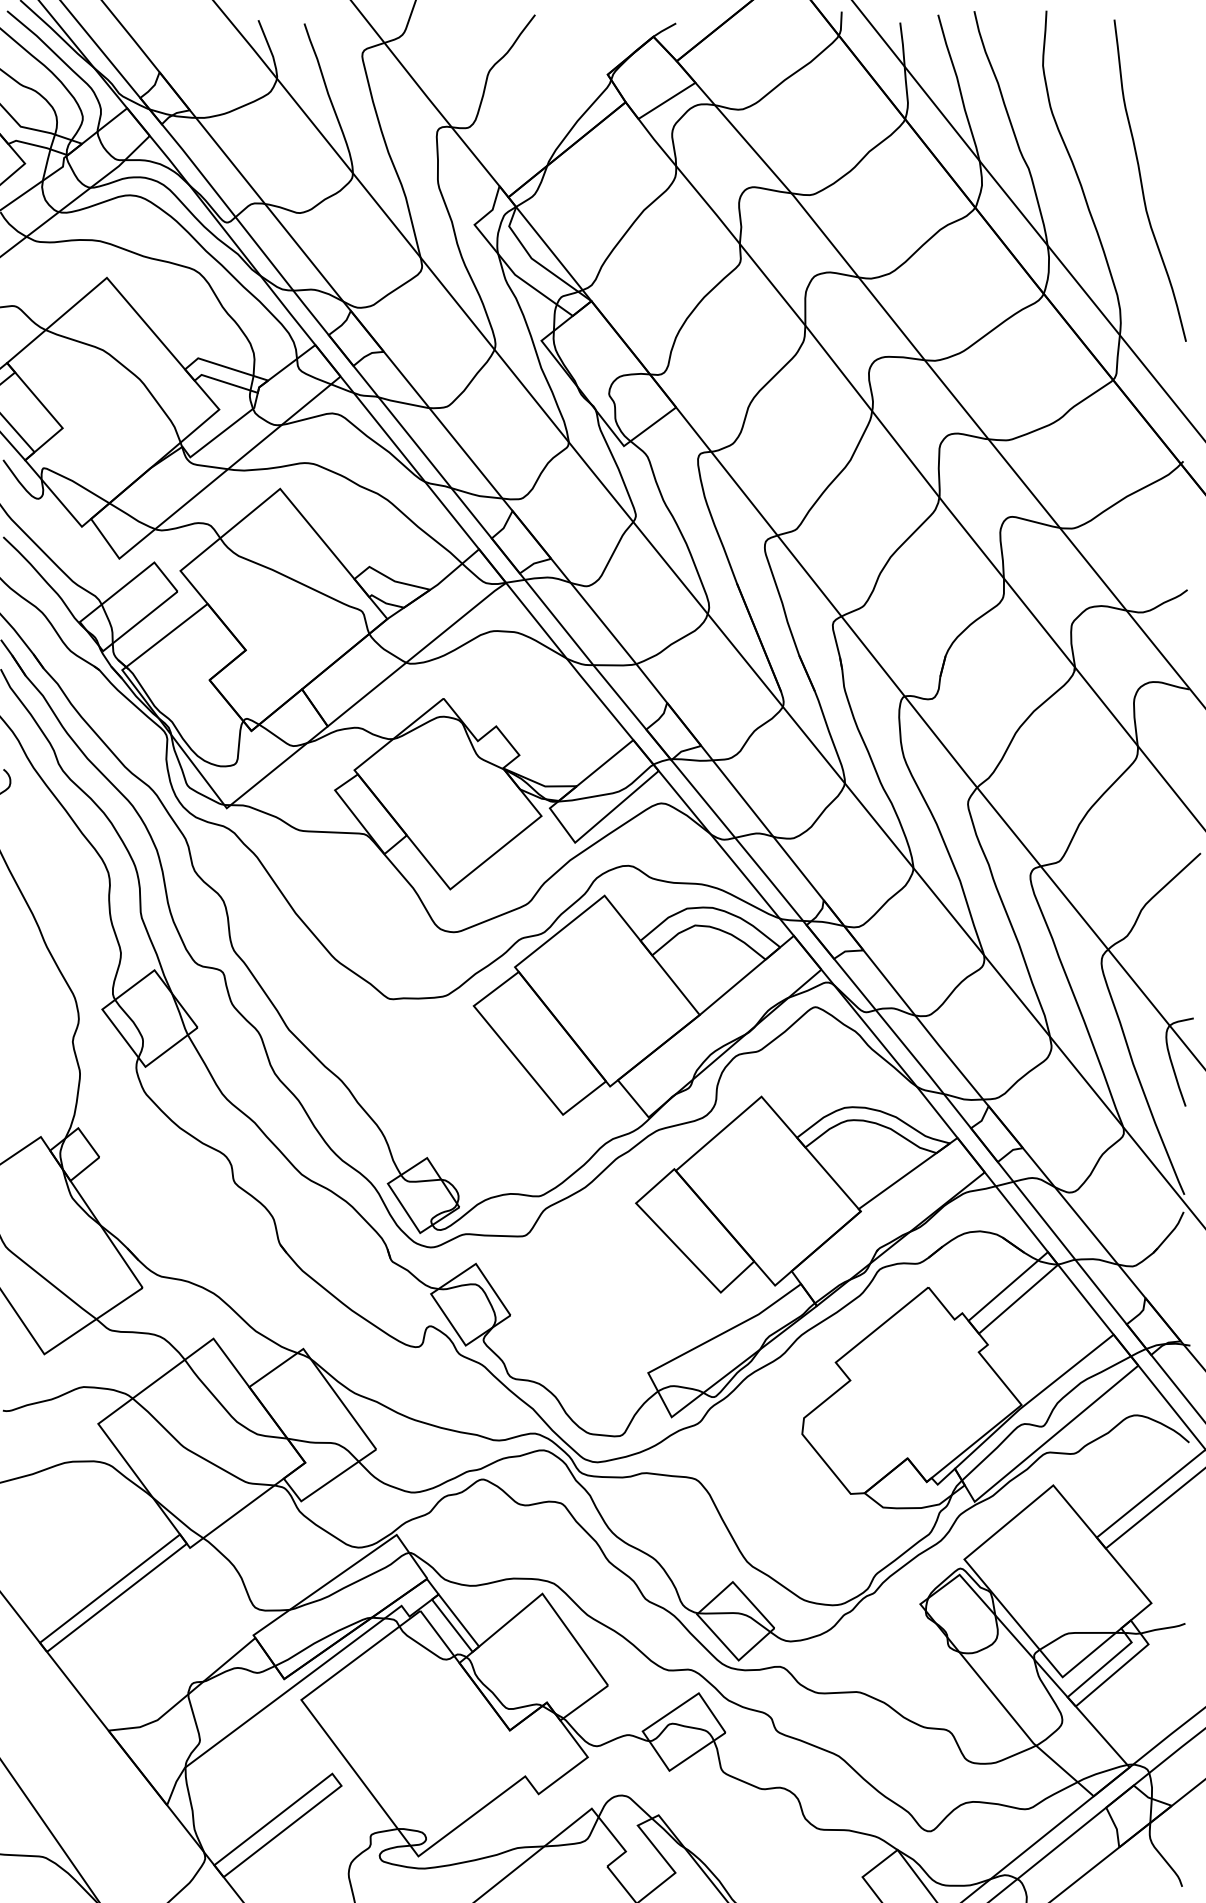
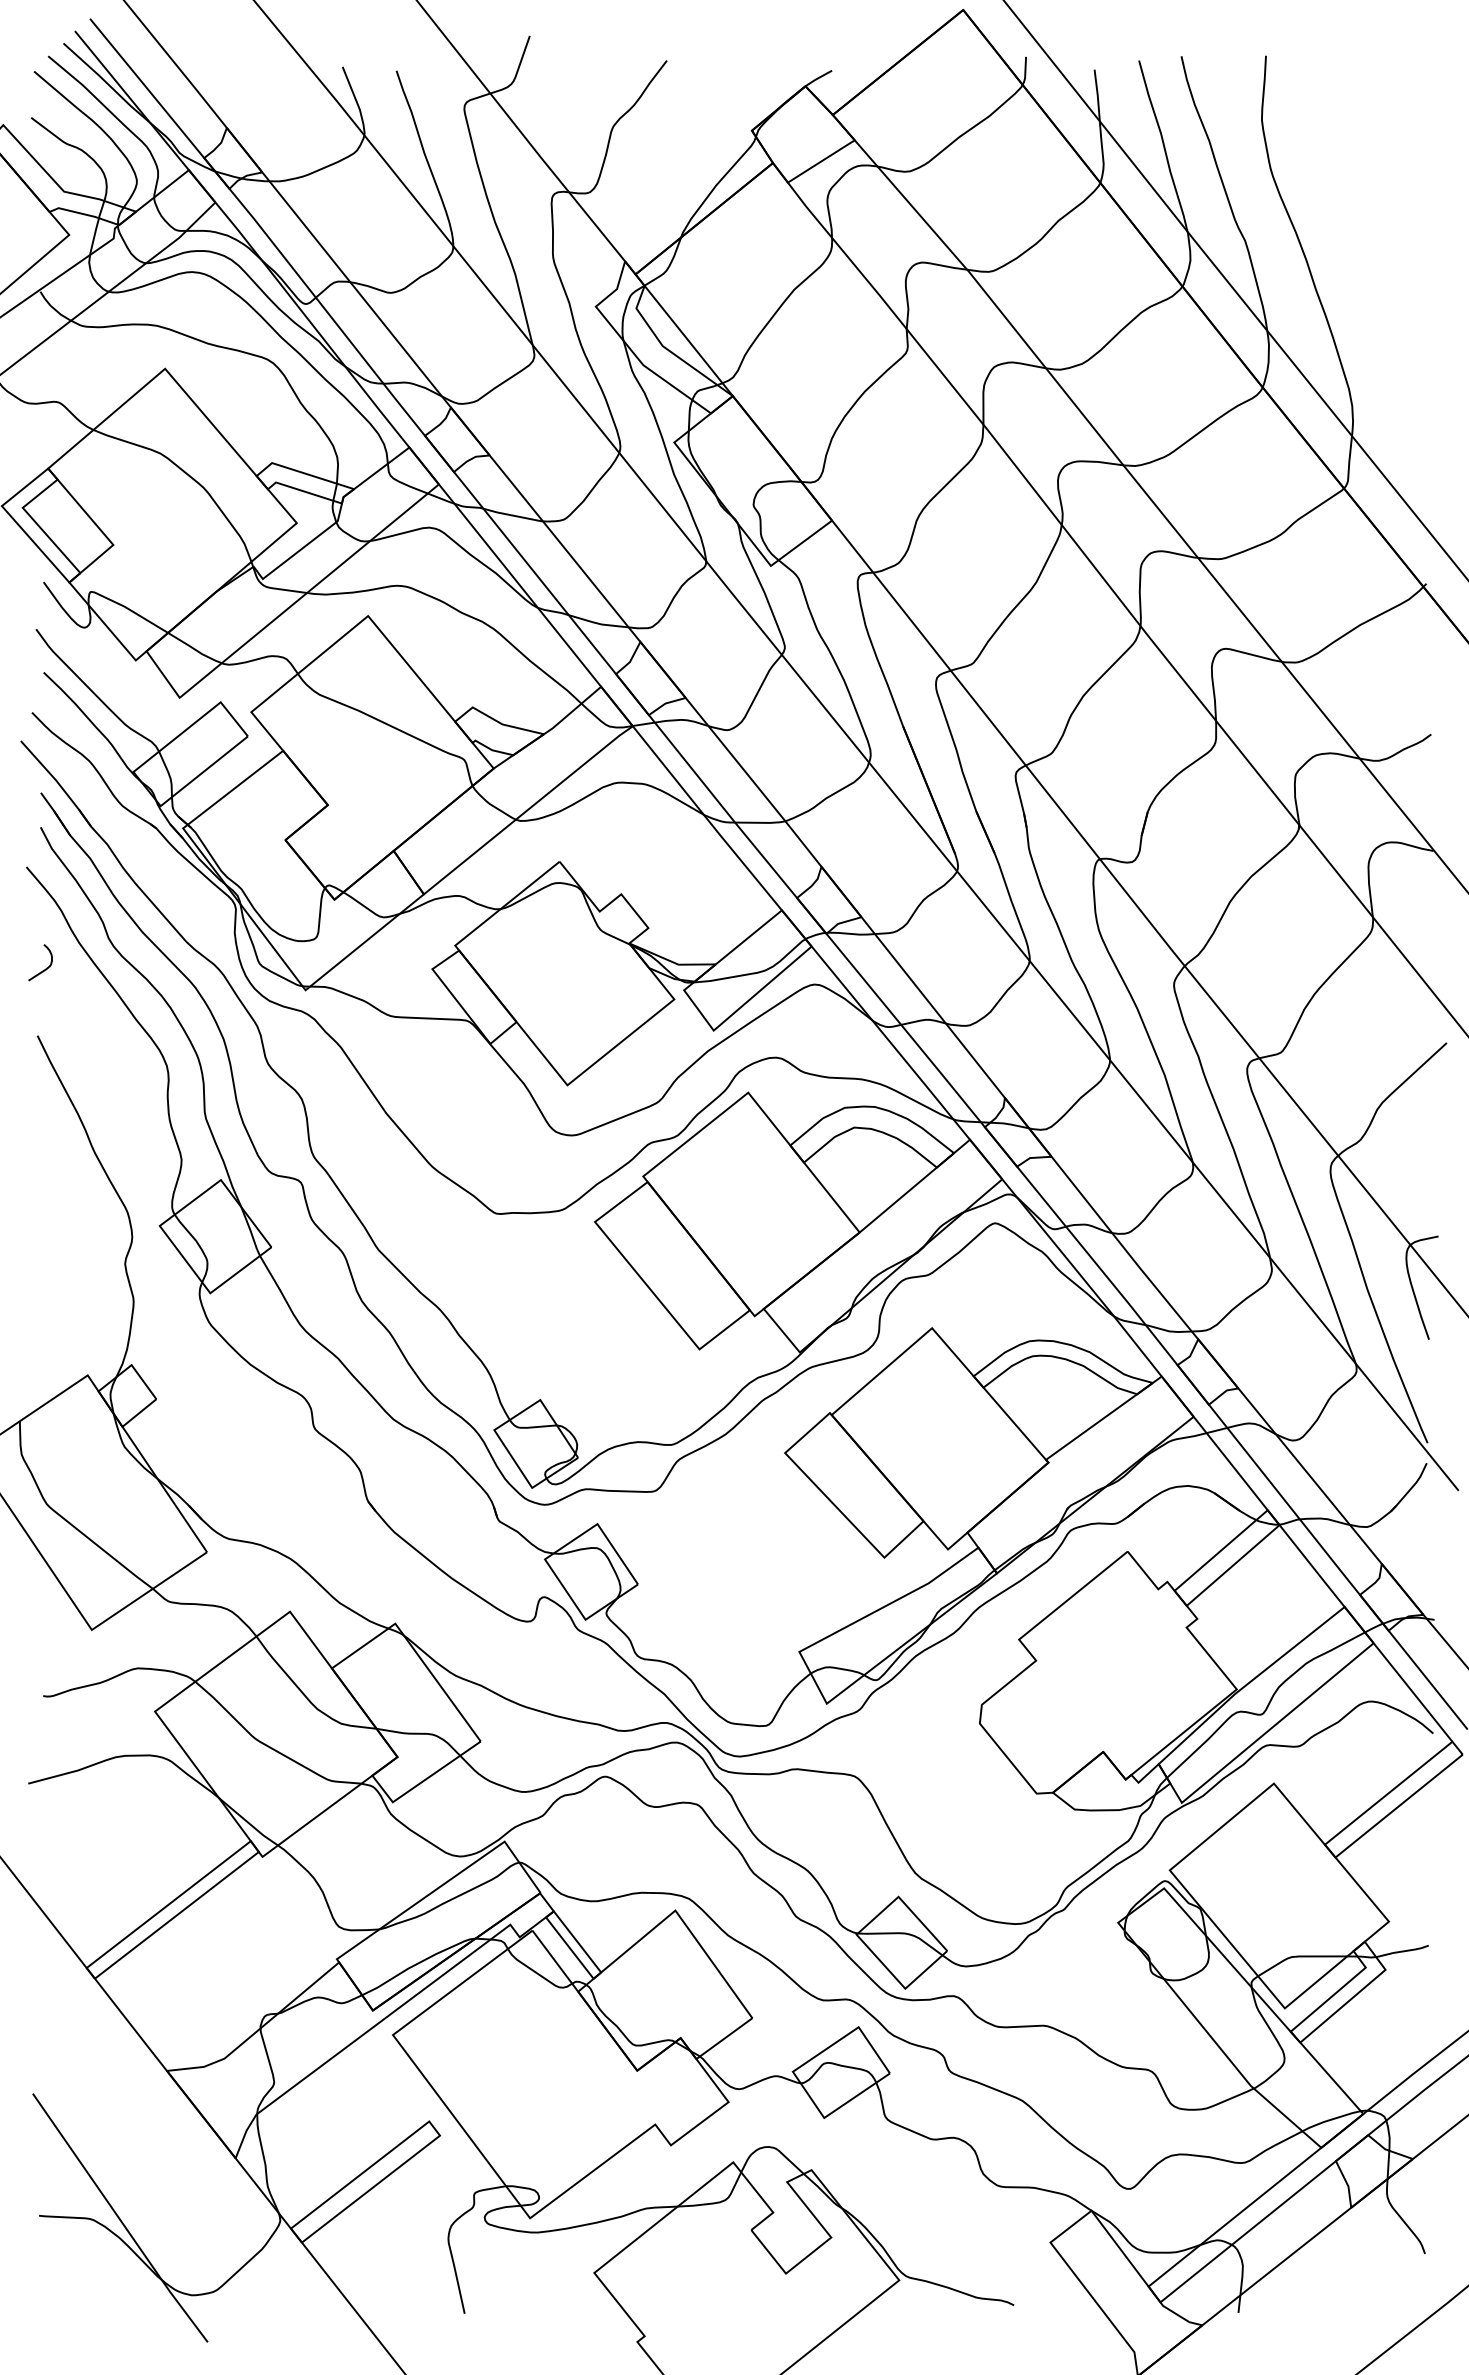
curve: (1142, 183) -> (1378, 258), removed

